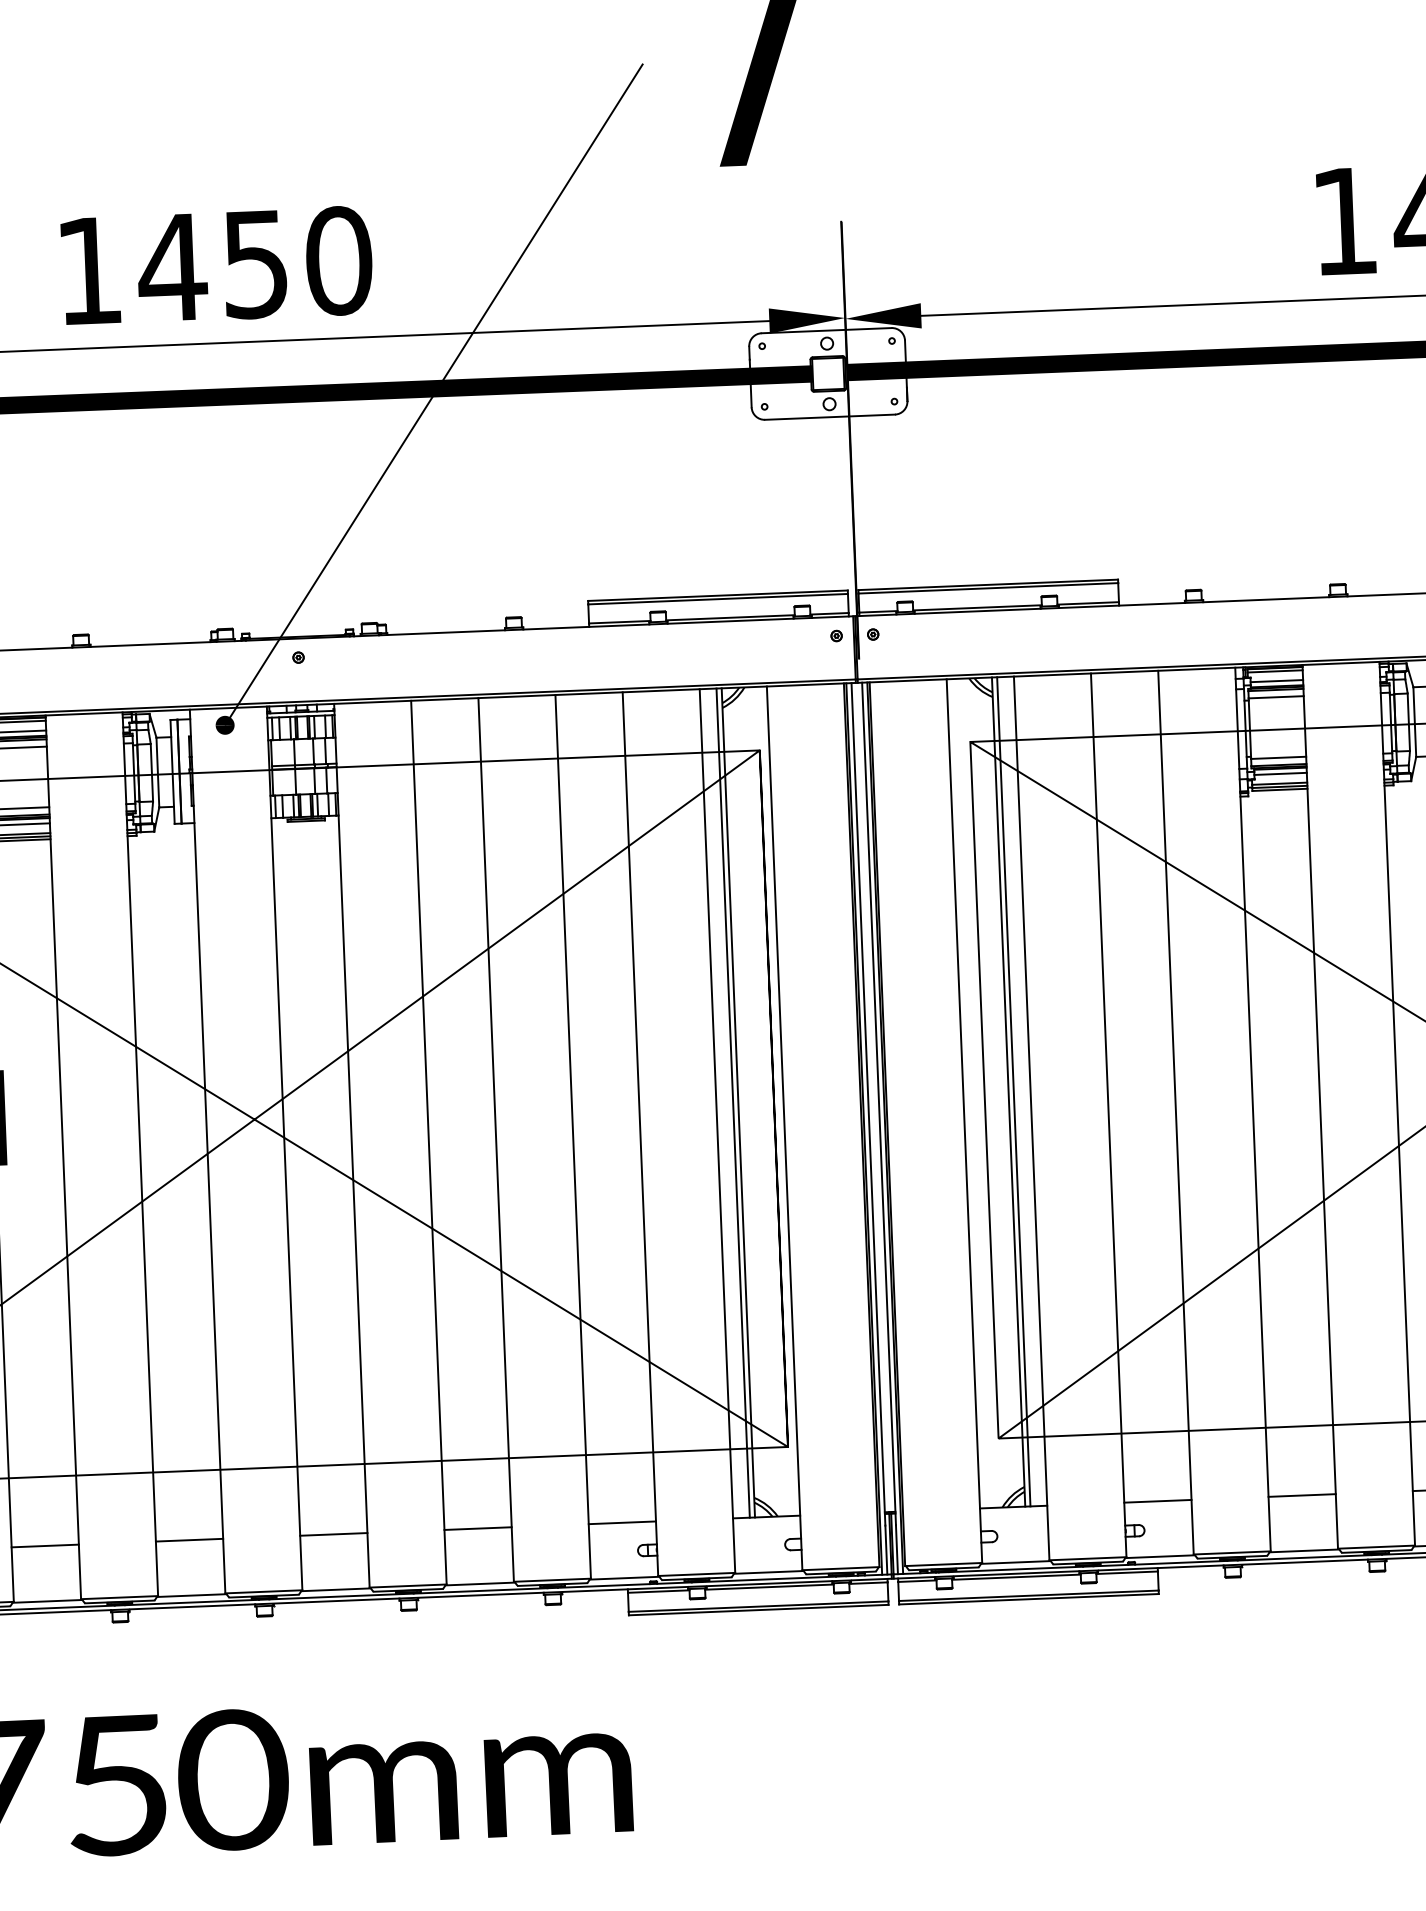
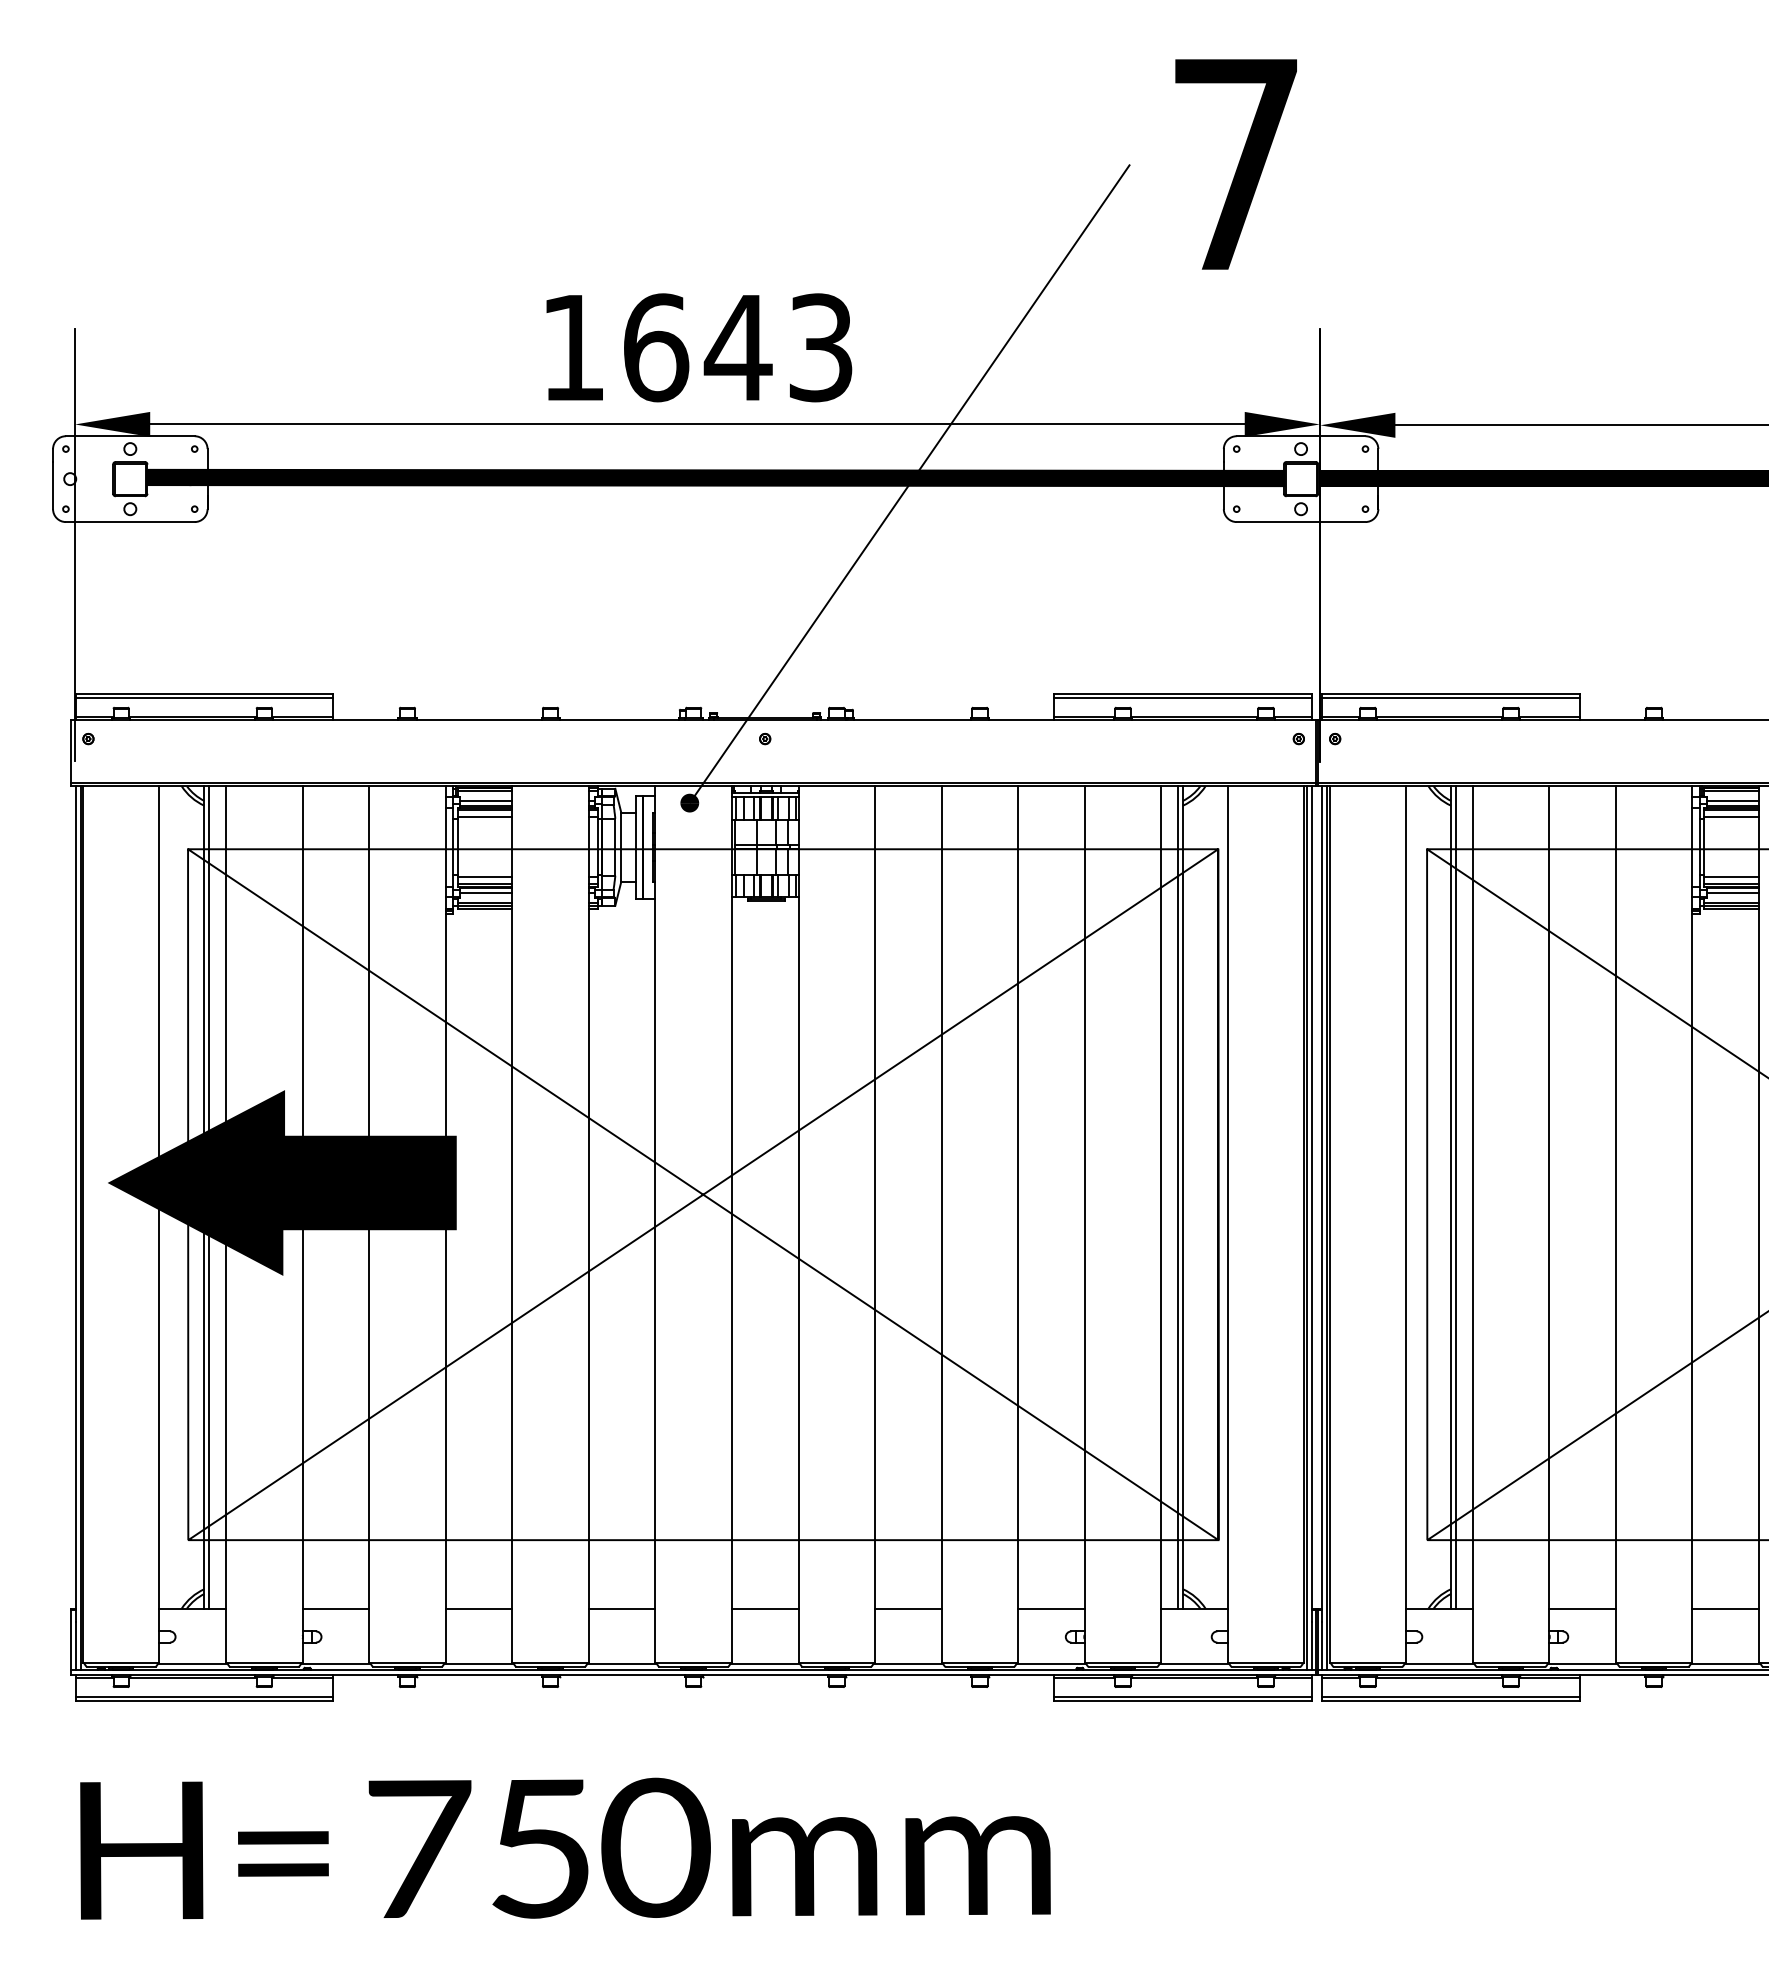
text: (254, 264) -> (737, 347), 1450 -> 1643

